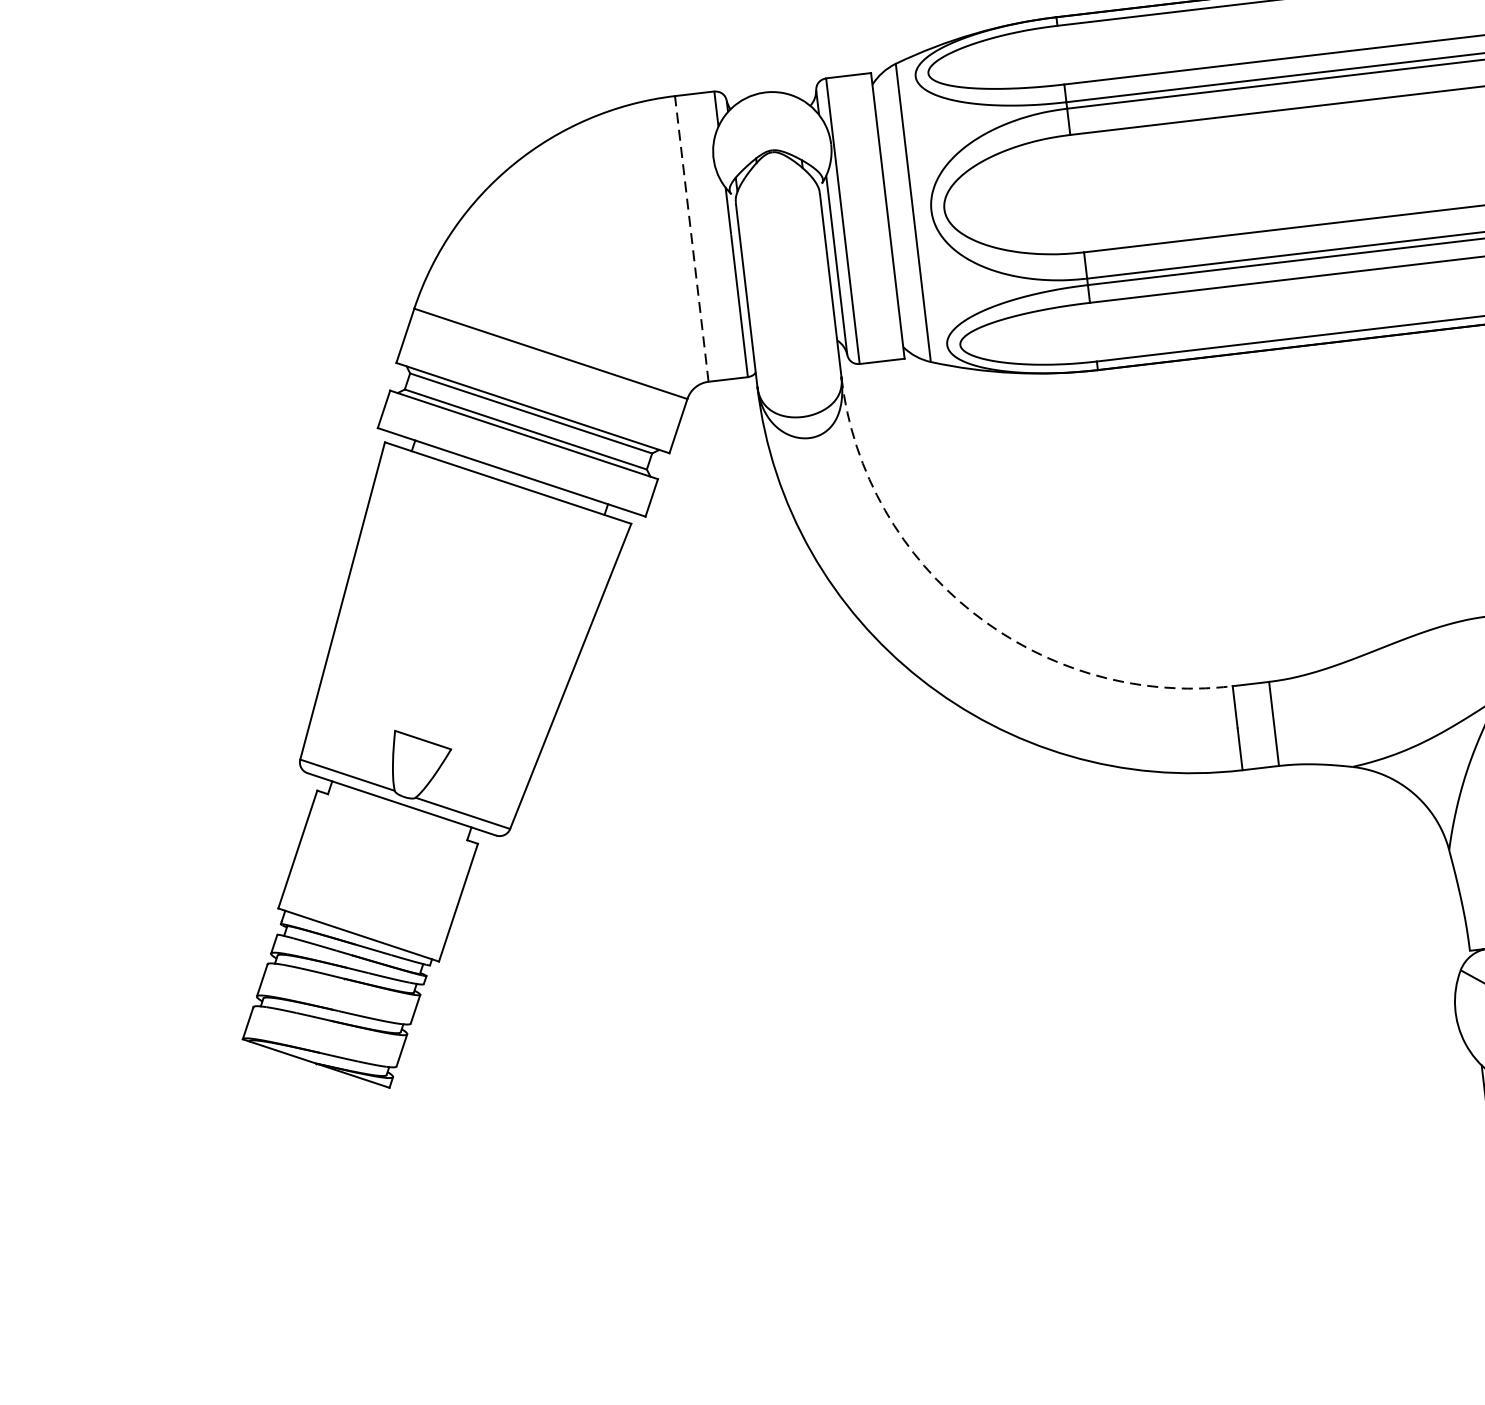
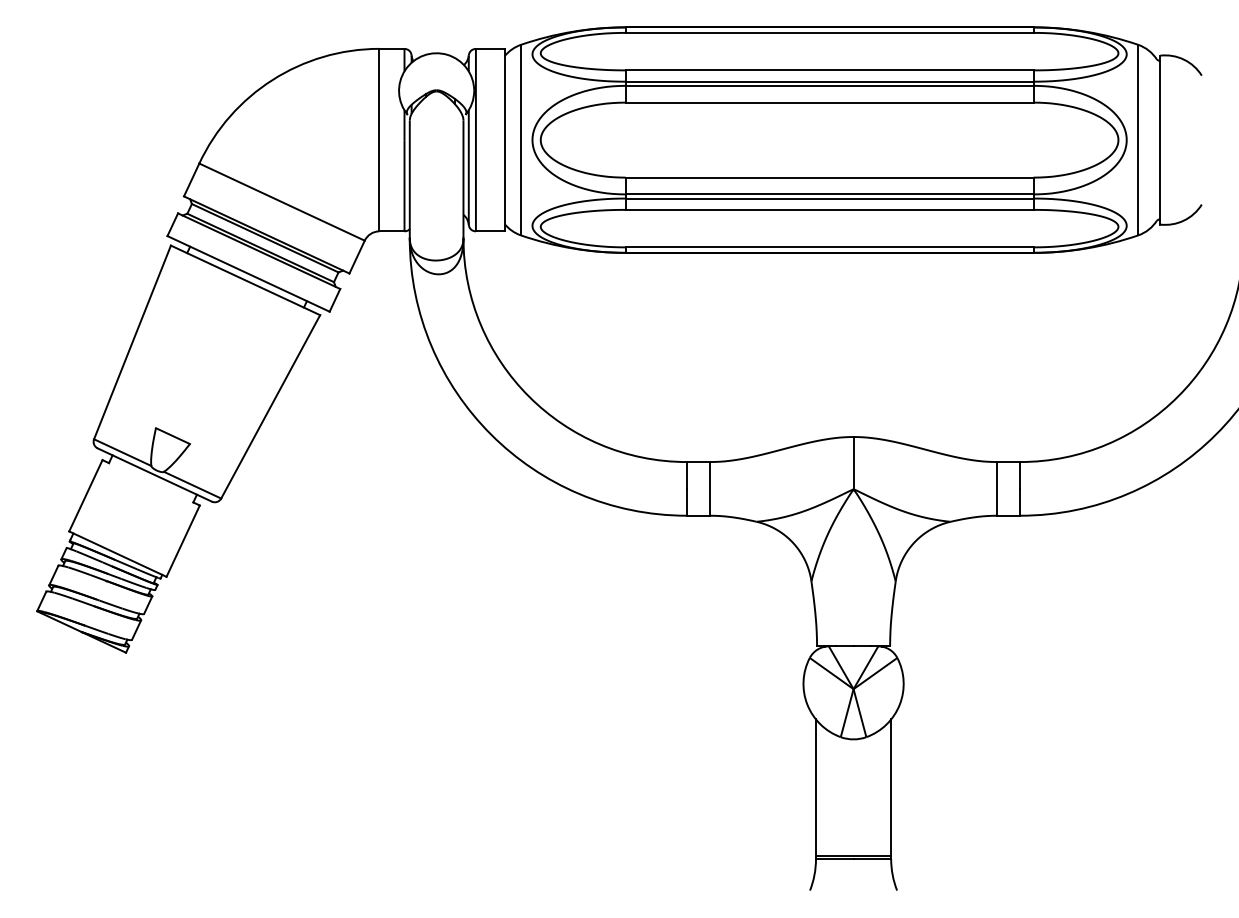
line: (691, 237) -> (379, 139), dashed -> solid
arc: (972, 612) -> (528, 396), dashed -> solid

